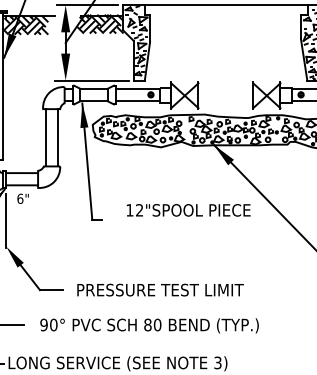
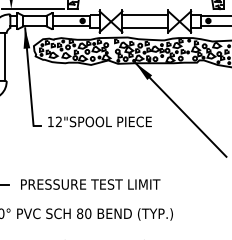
line: (225, 87) -> (145, 14), added
line: (225, 102) -> (145, 27), added
text: (188, 210) -> (99, 122), moved

